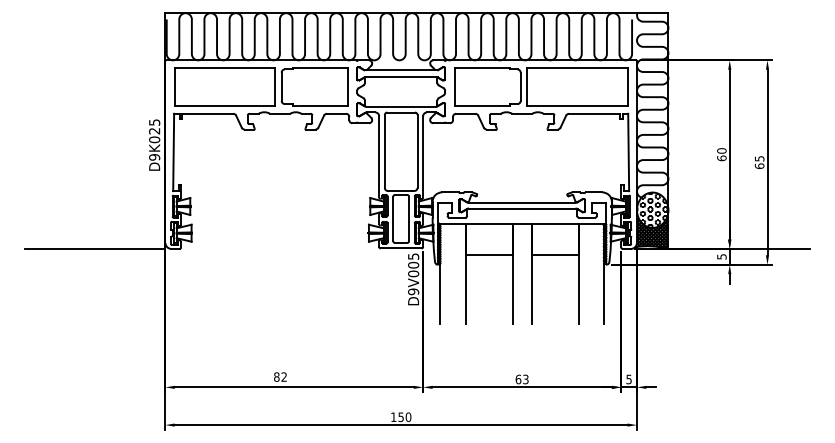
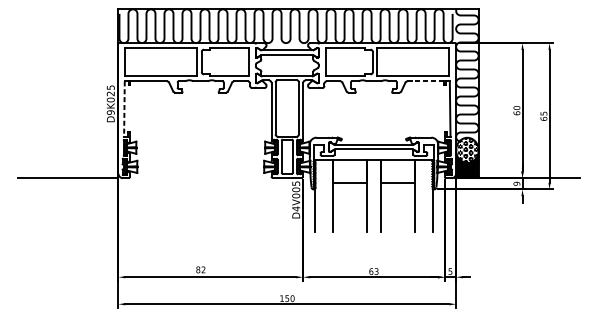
line: (594, 113) -> (425, 81), solid -> dashed
line: (173, 152) -> (124, 109), solid -> dashed
text: (721, 256) -> (516, 183), 5 -> 9
text: (413, 291) -> (296, 208), D9V005 -> D4V005

